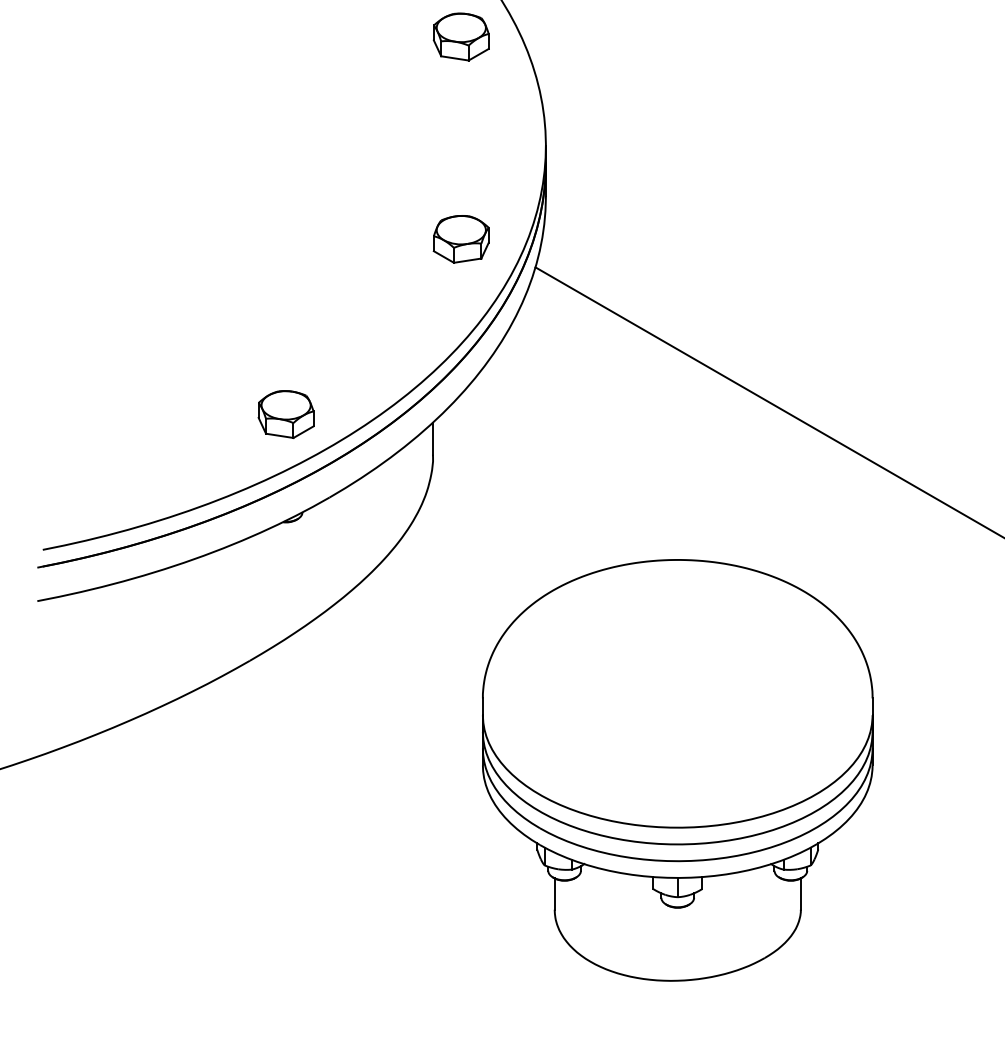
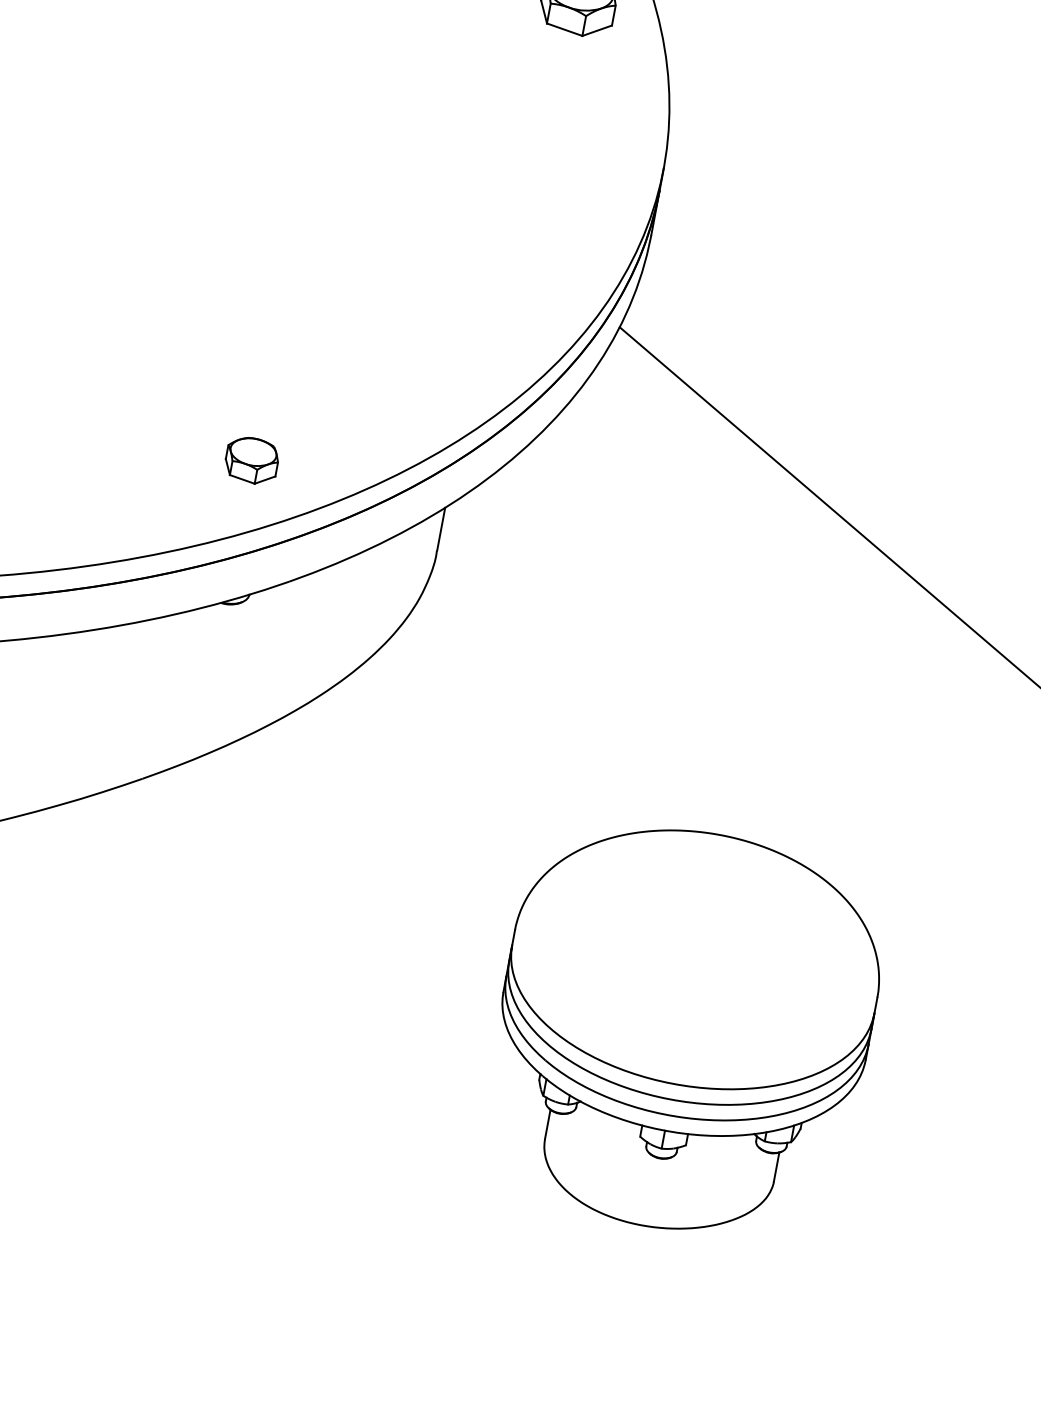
part: (460, 239) -> (527, 271), removed
part: (285, 414) -> (251, 460), size x0.7
part: (677, 770) -> (683, 1030), size x0.7

